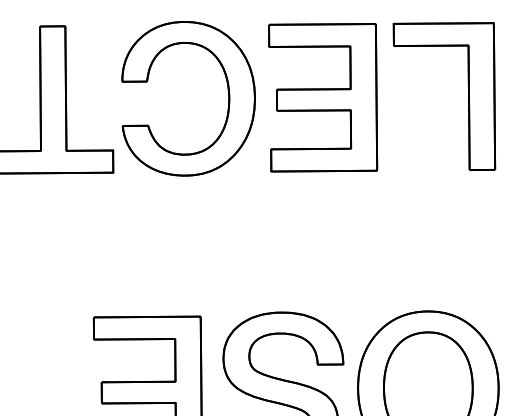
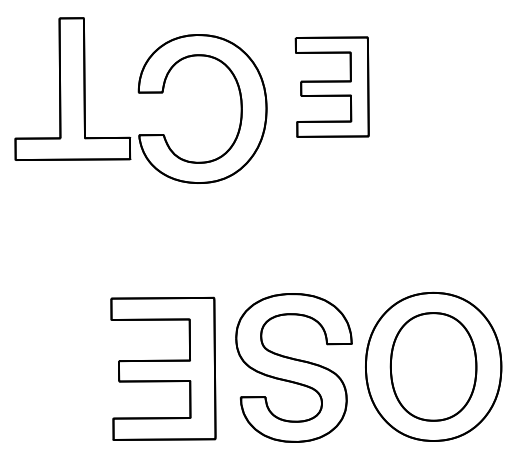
part: (467, 96) -> (471, 85), removed
part: (227, 98) -> (240, 108), moved
part: (323, 98) -> (332, 87), size x0.7

